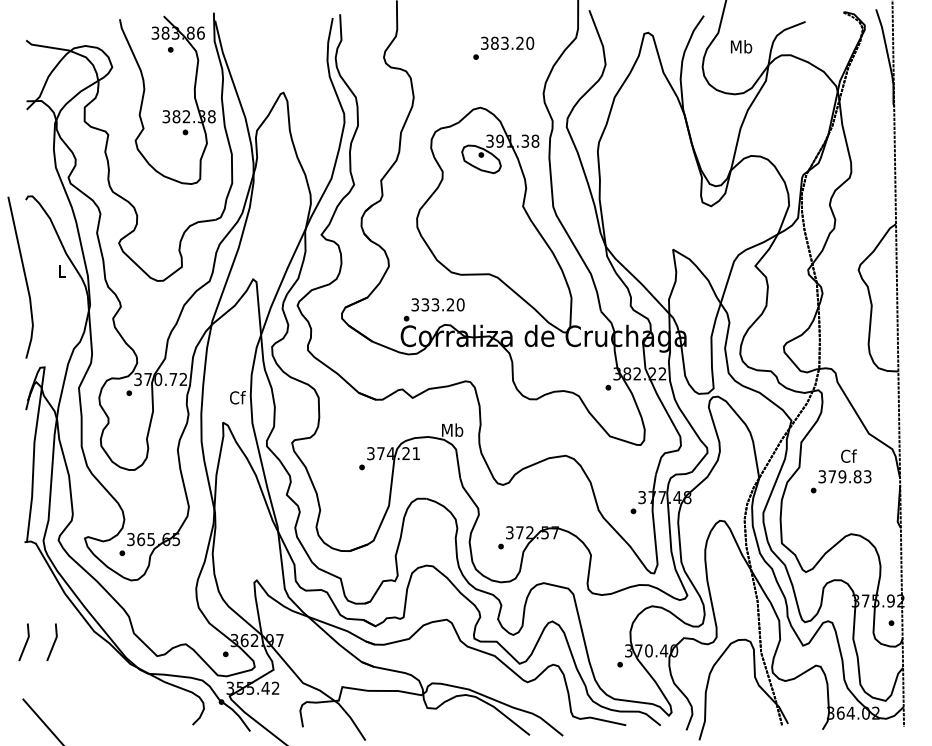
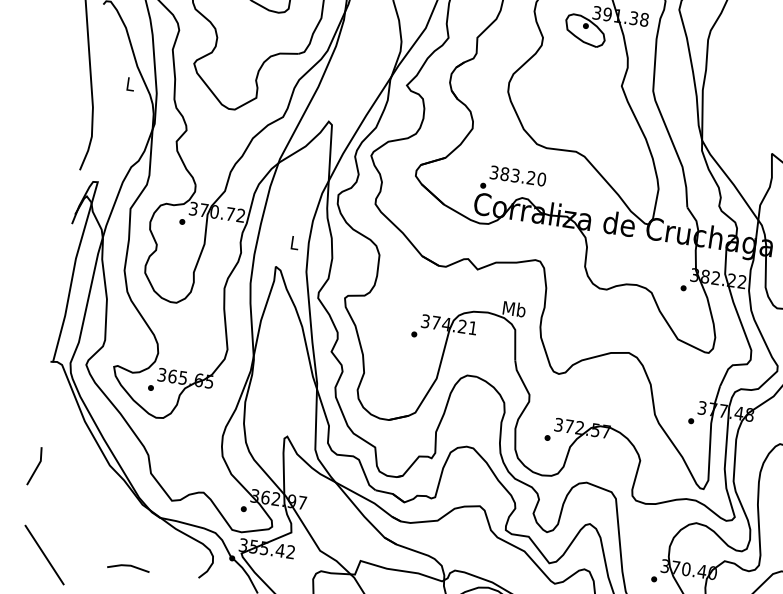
text: (425, 304) -> (505, 173), 333.20 -> 383.20
text: (237, 397) -> (294, 242), Cf -> L
line: (53, 642) -> (65, 470), removed
line: (125, 723) -> (128, 566), added

